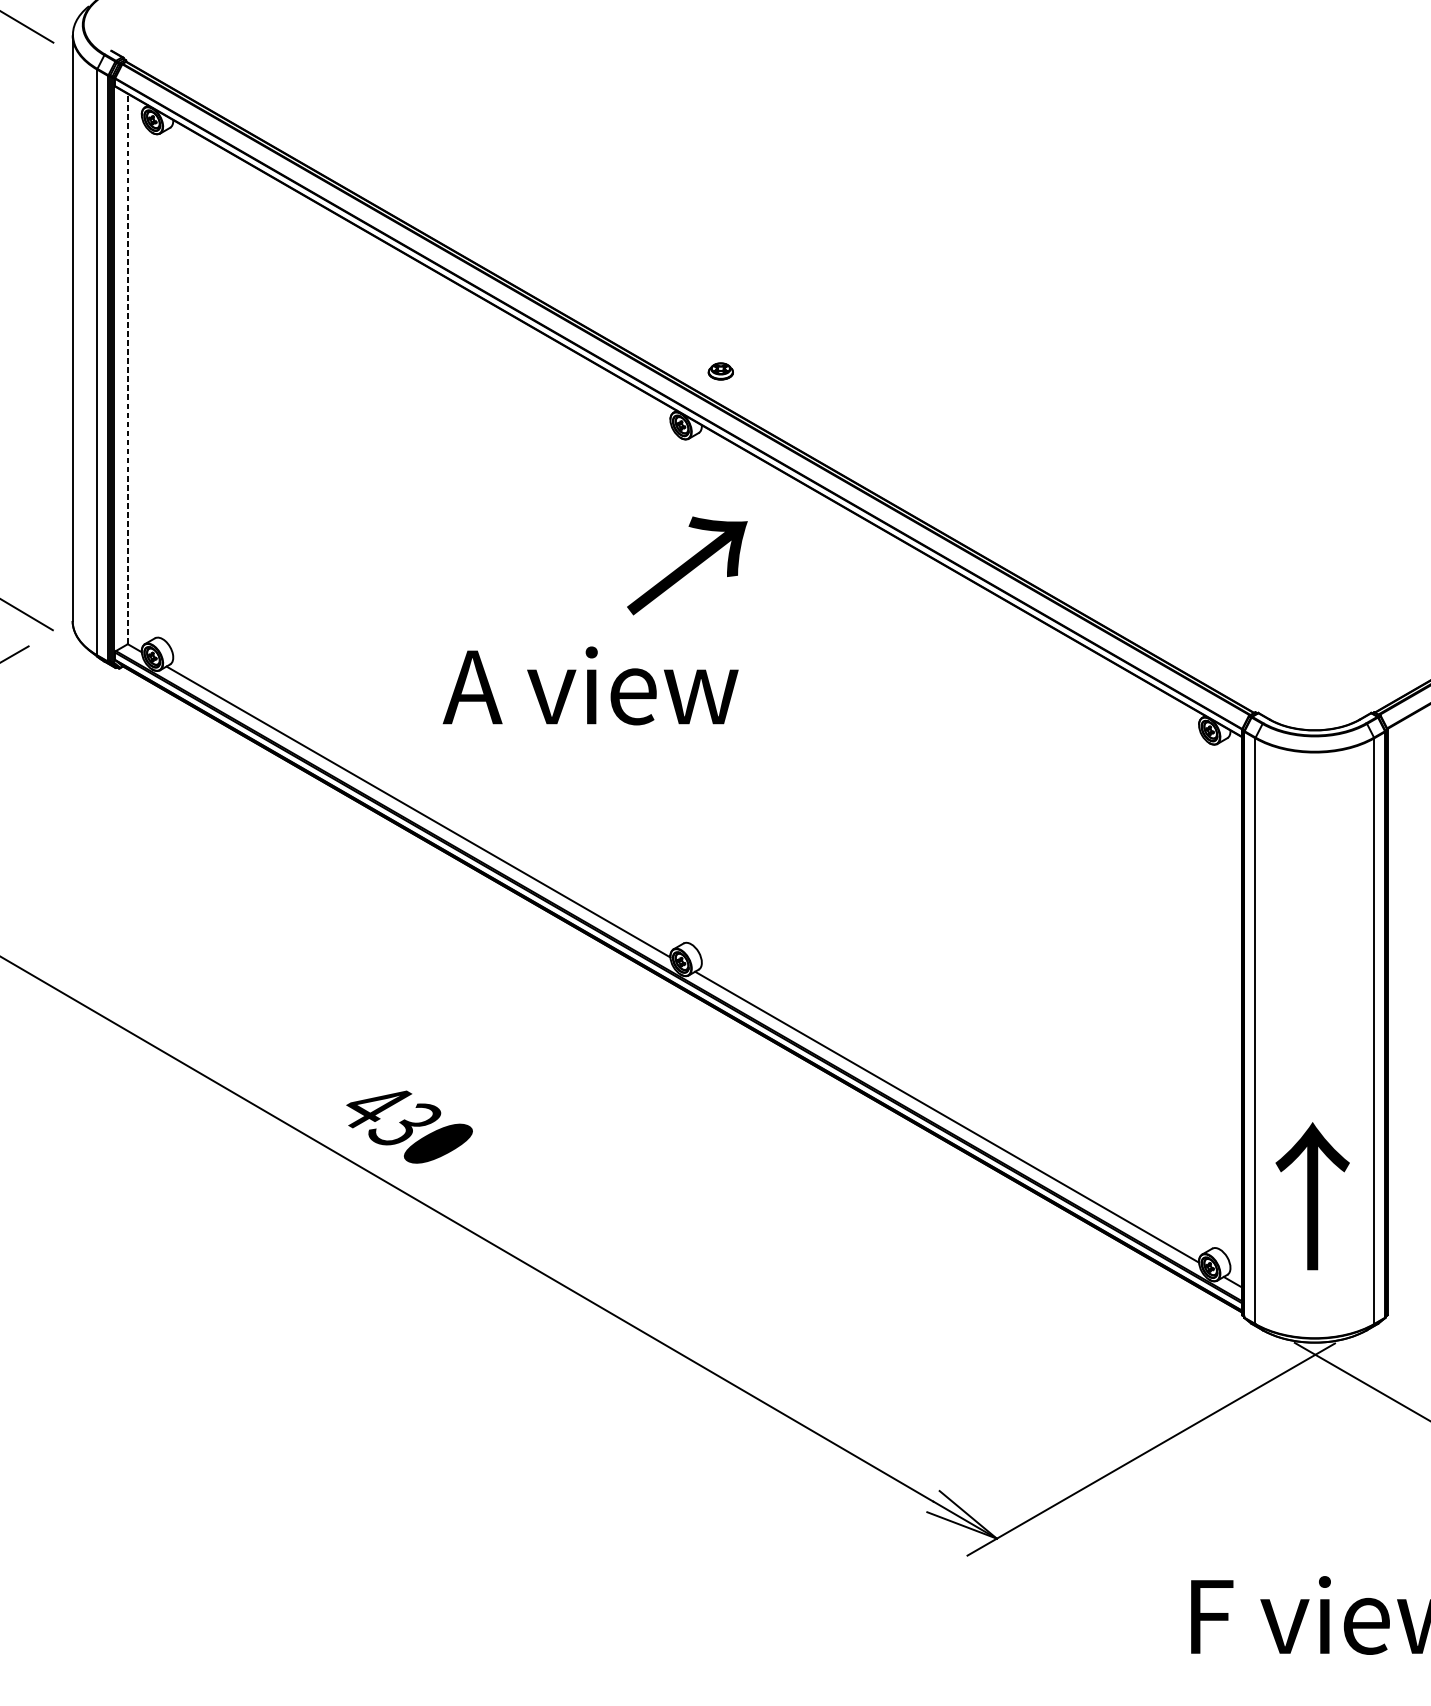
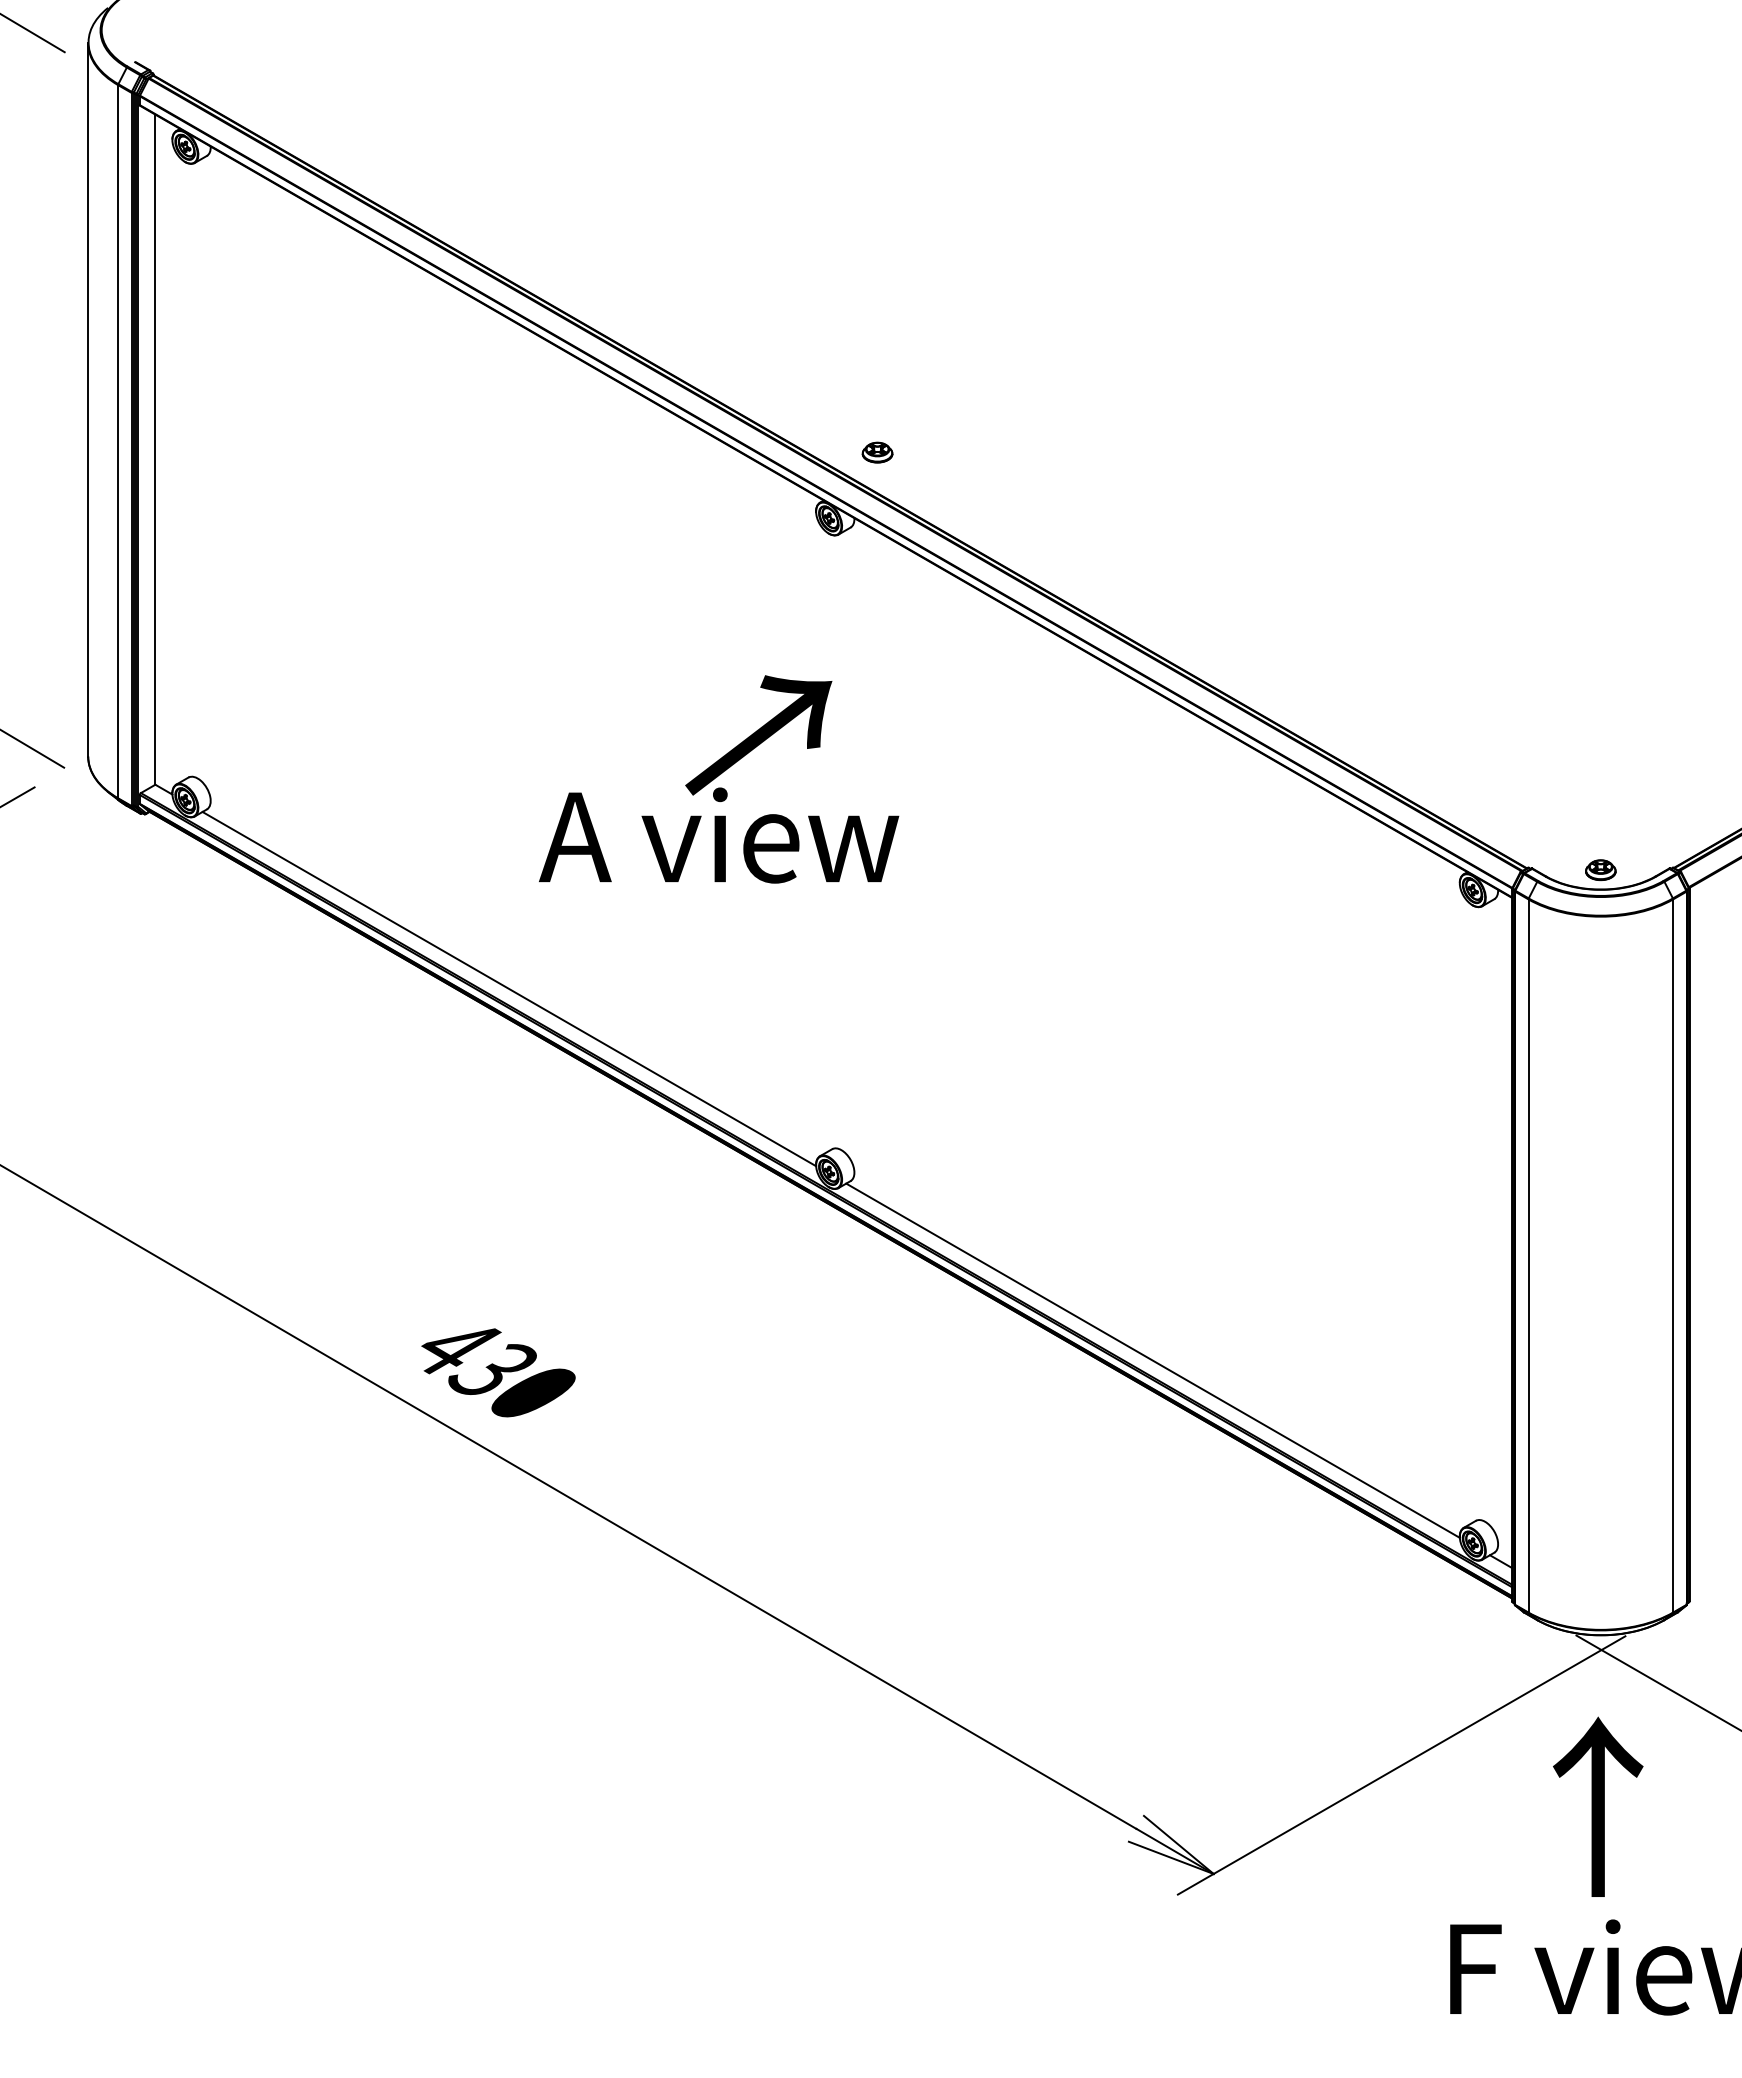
line: (127, 368) -> (155, 449), dashed -> solid
text: (687, 565) -> (758, 735), moved
part: (1314, 713) -> (1600, 869), added
text: (1312, 1195) -> (1598, 1806), moved

